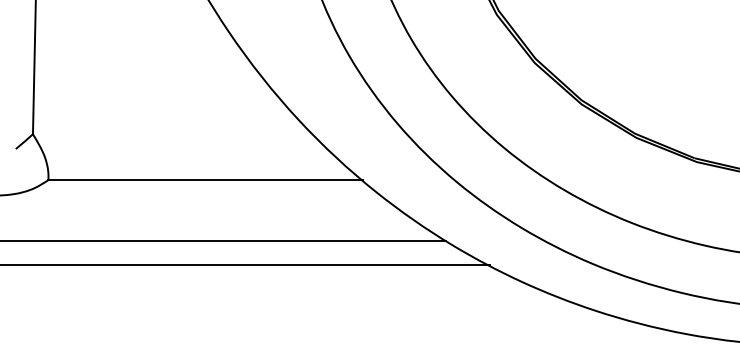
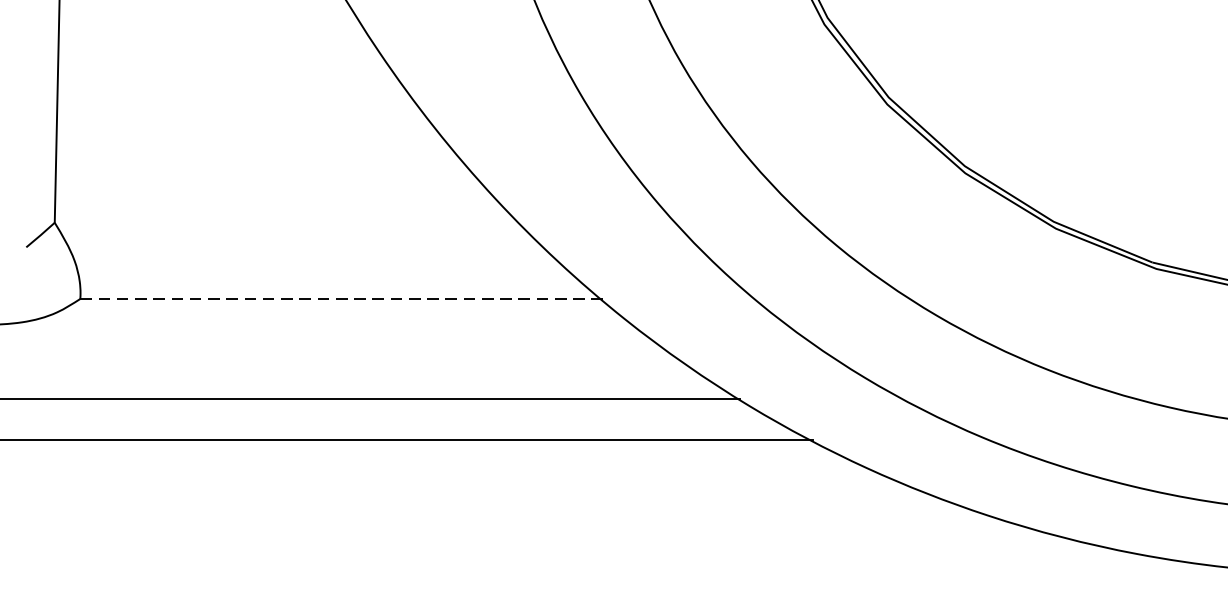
line: (205, 180) -> (341, 299), solid -> dashed

